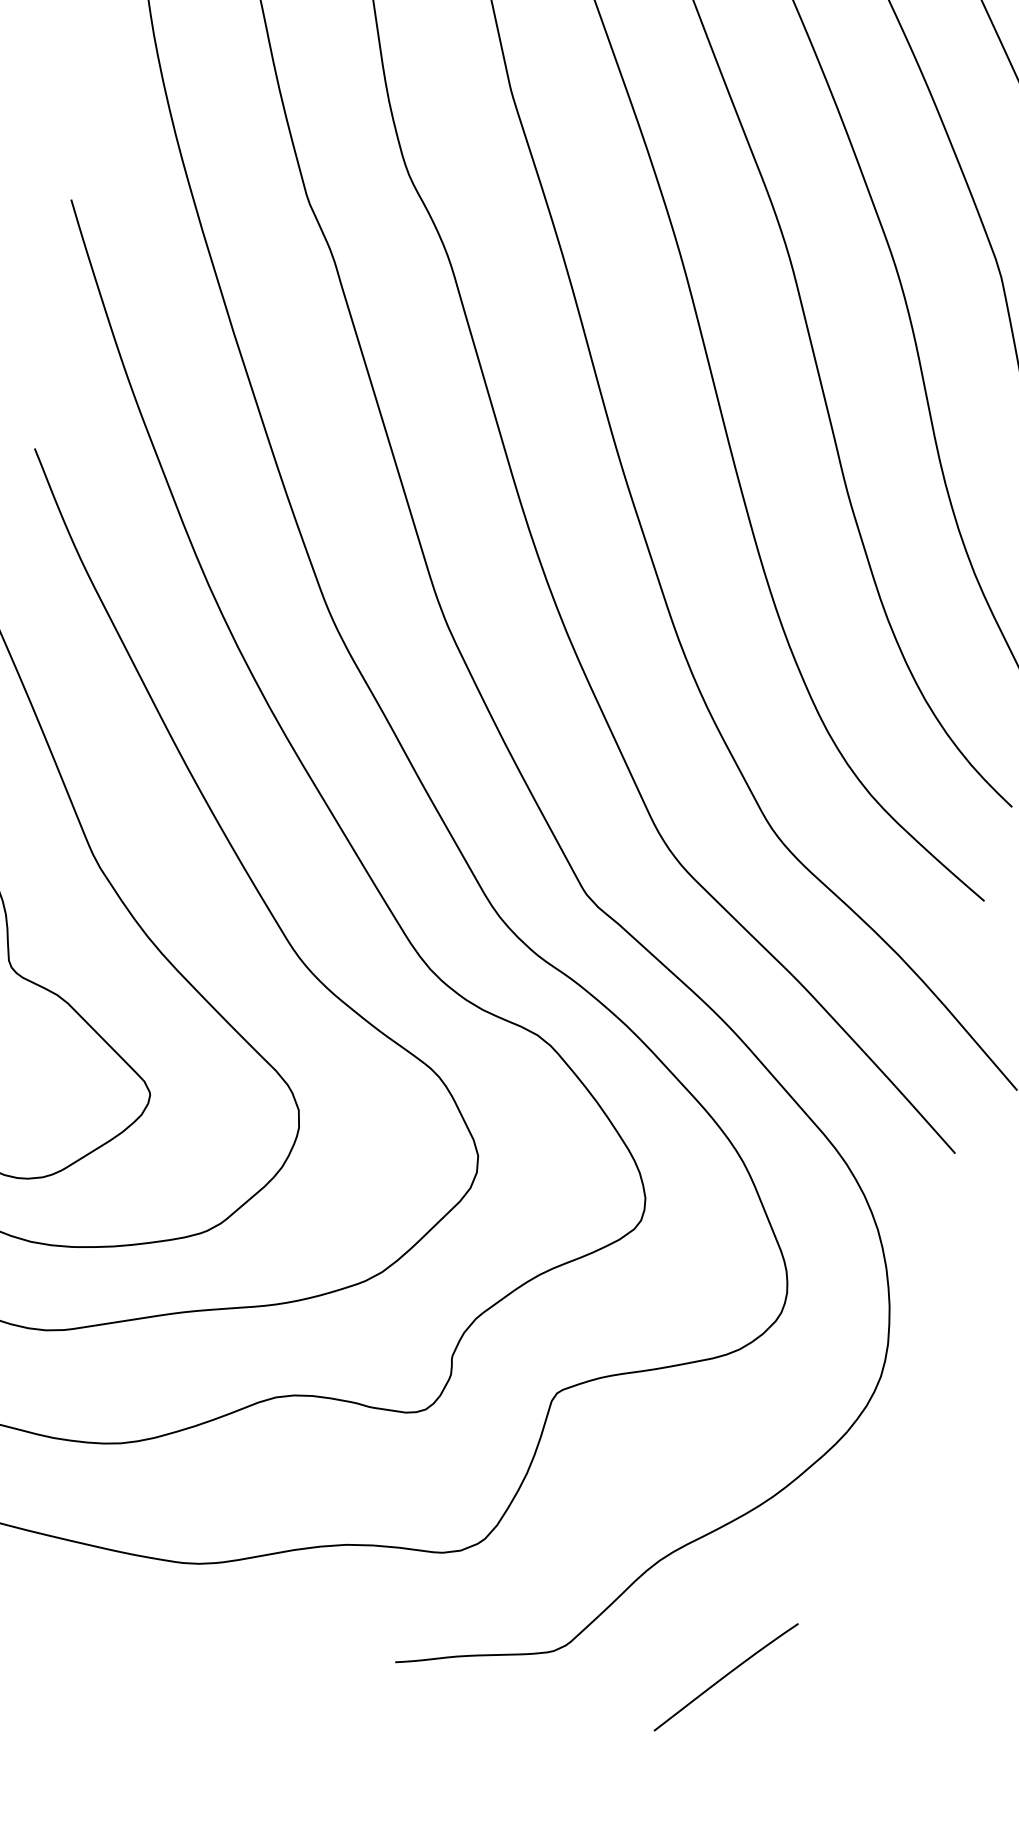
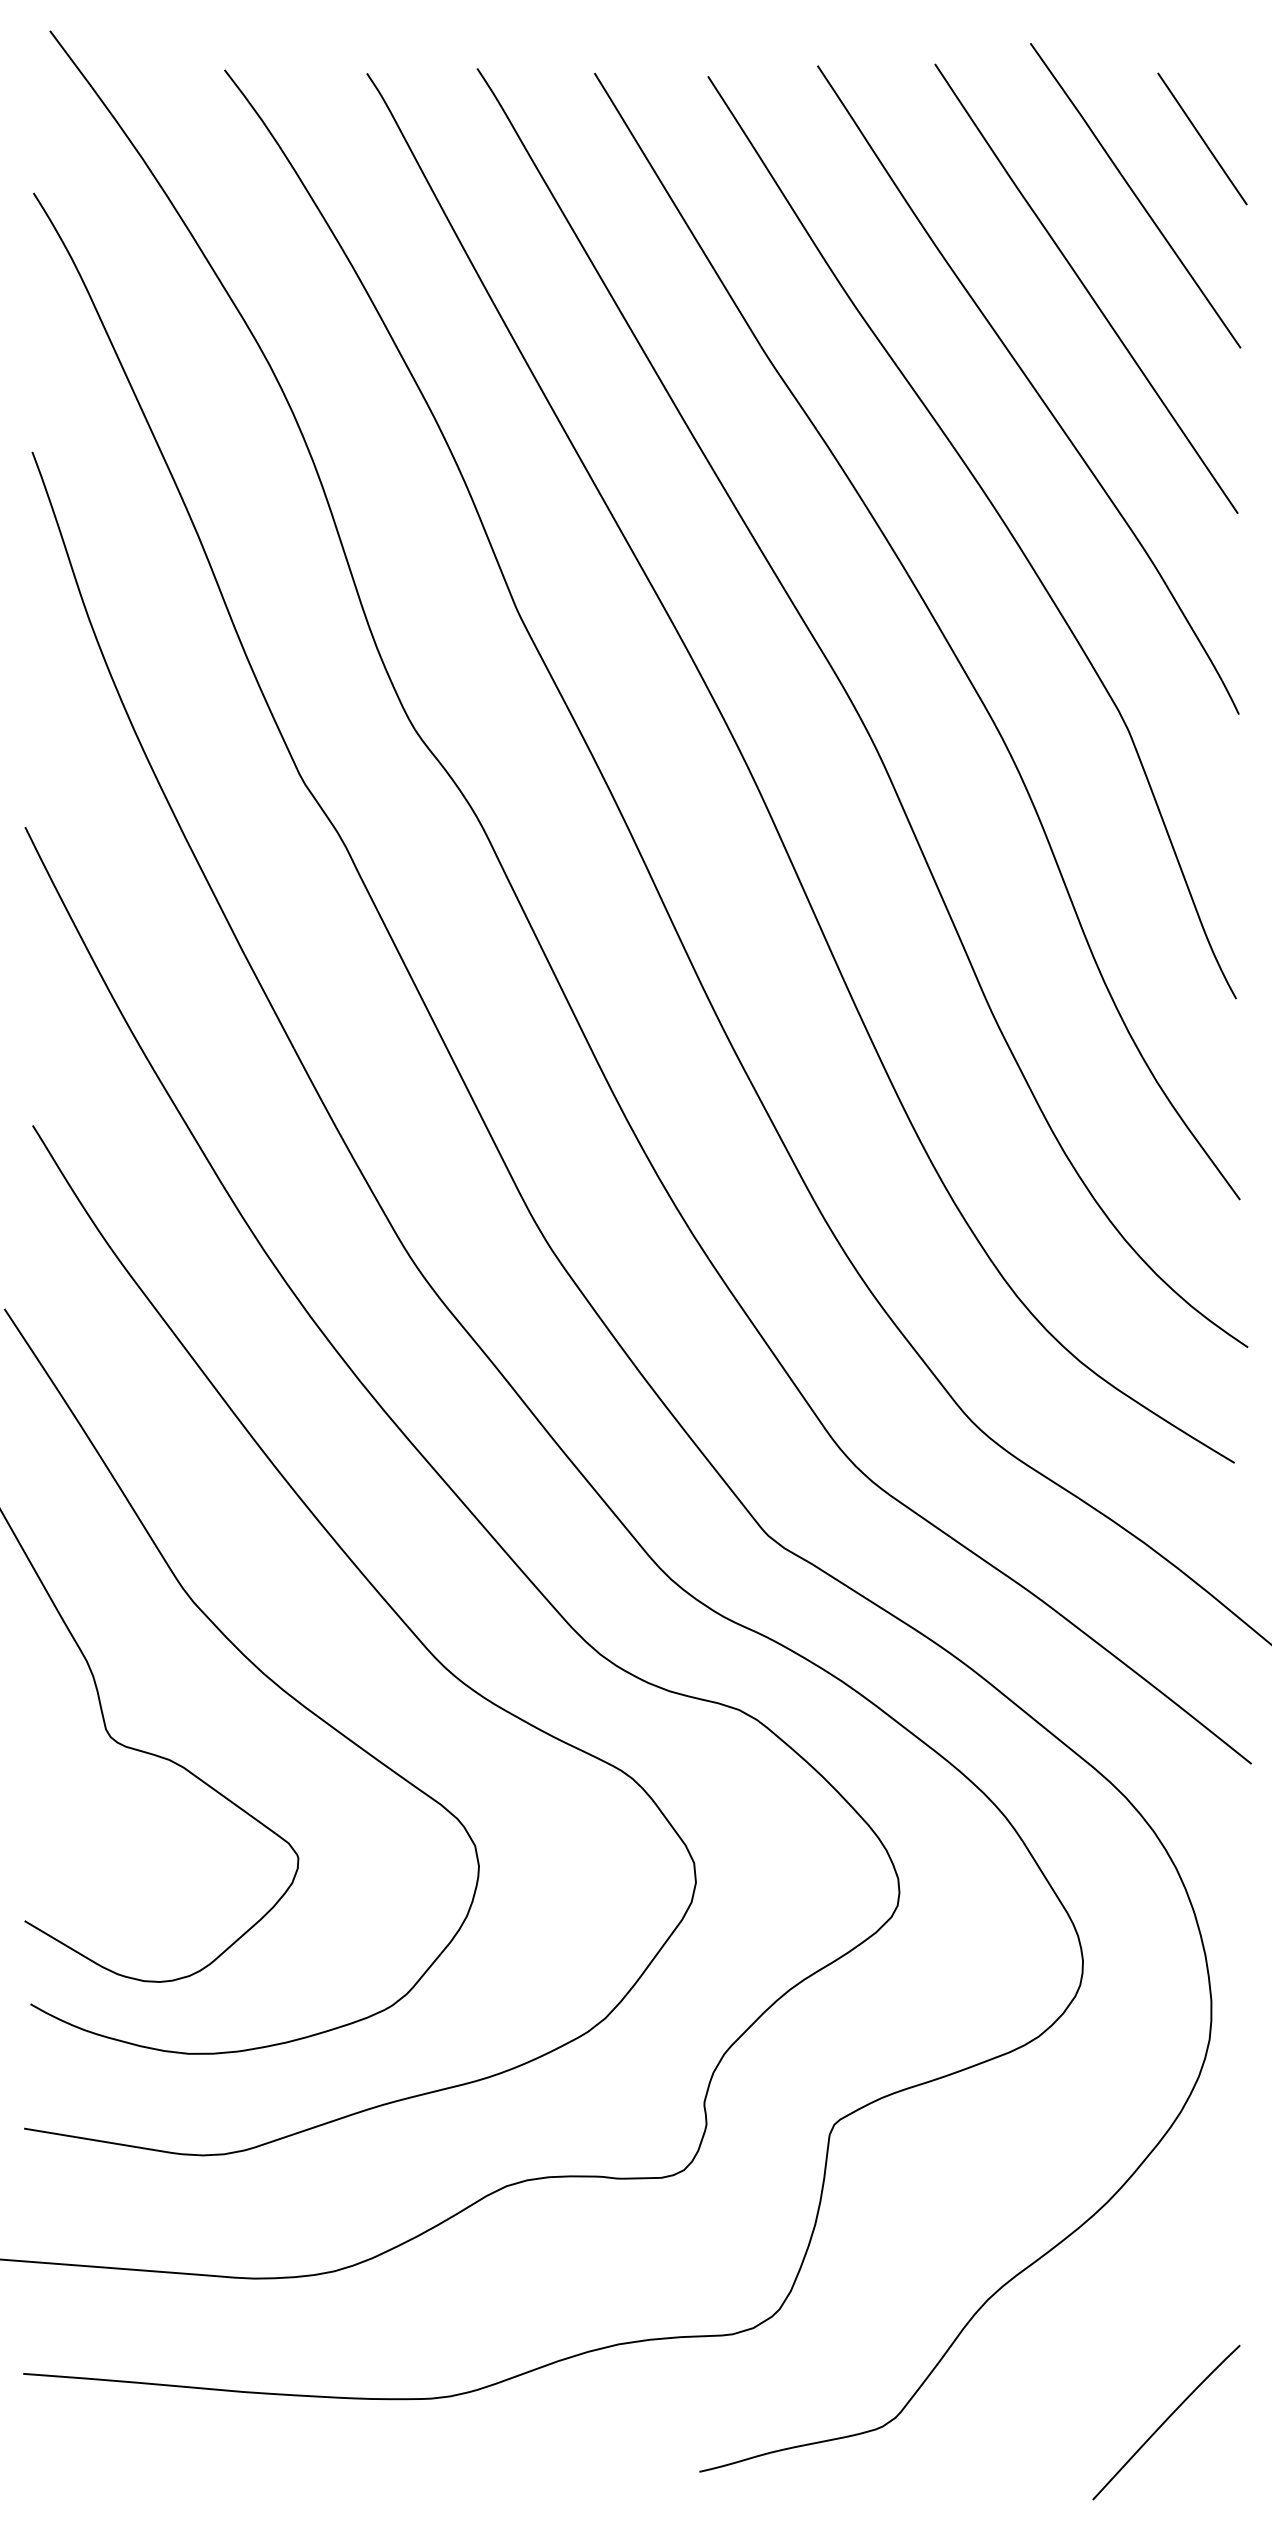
curve: (726, 1676) -> (1166, 2421), moved

